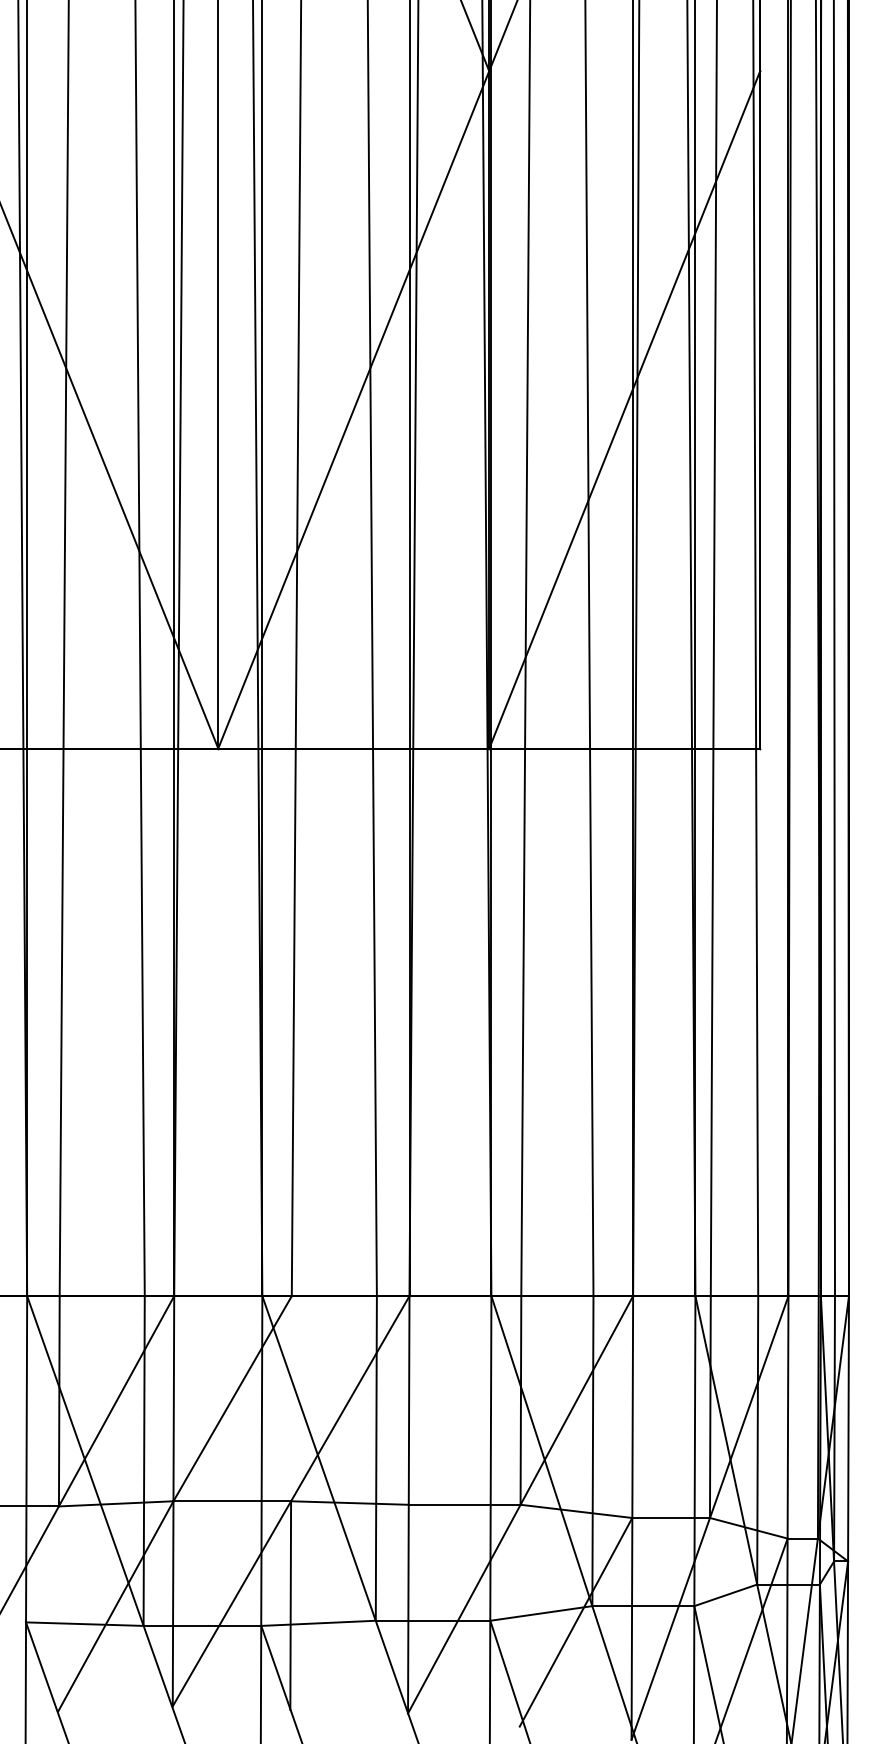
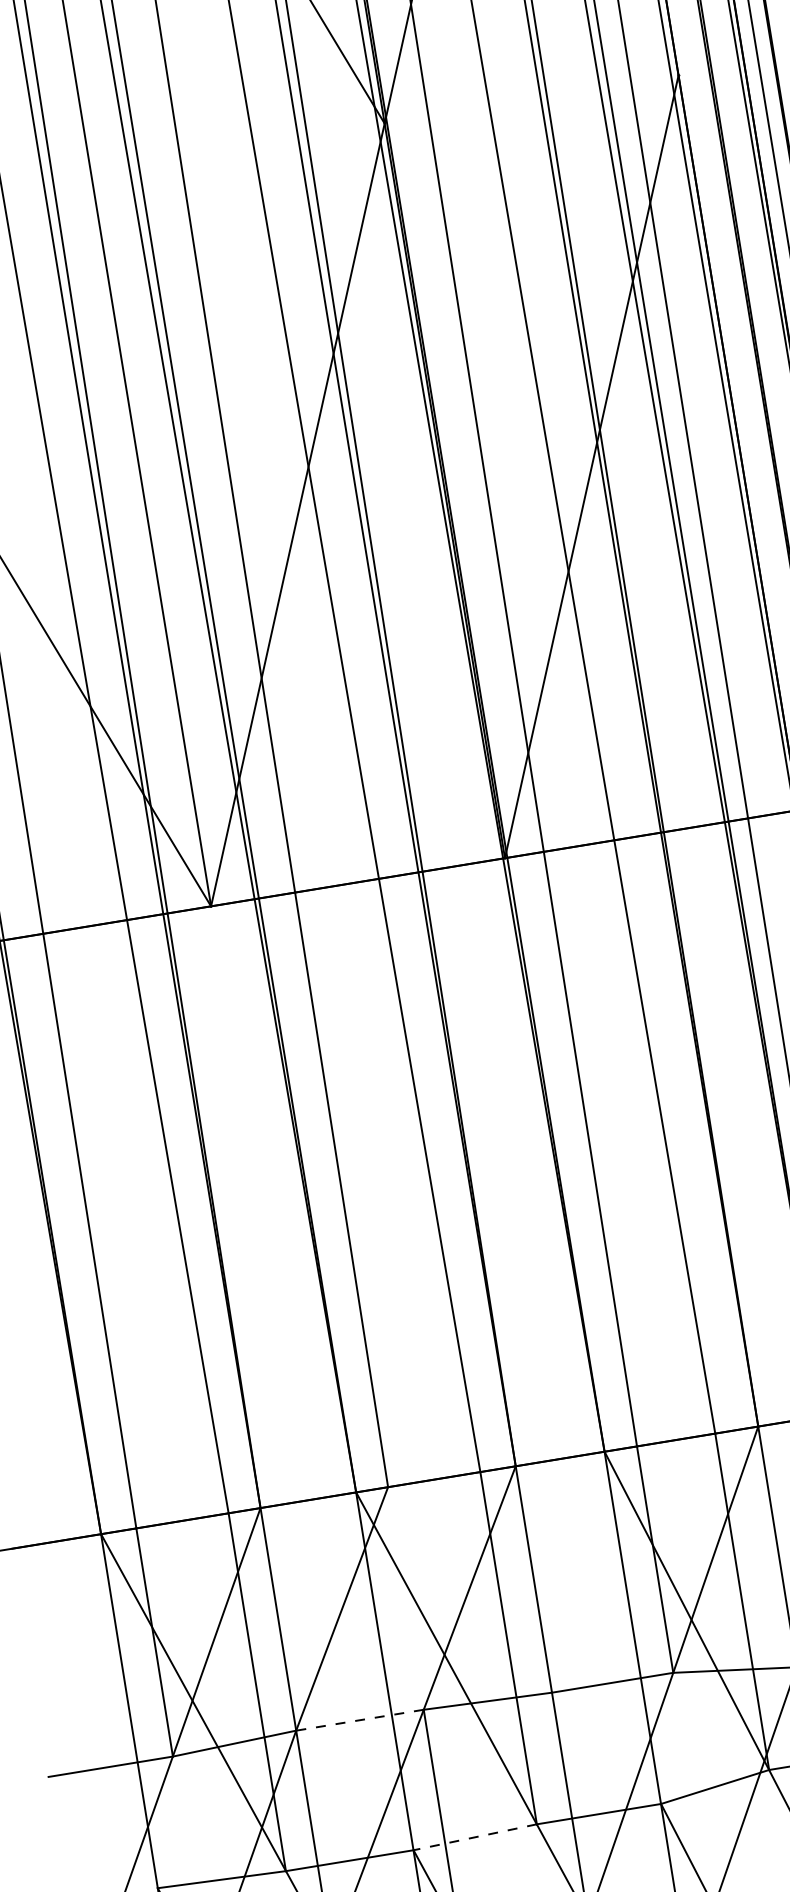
line: (232, 1501) -> (360, 1720), solid -> dashed
line: (318, 1623) -> (475, 1837), solid -> dashed

